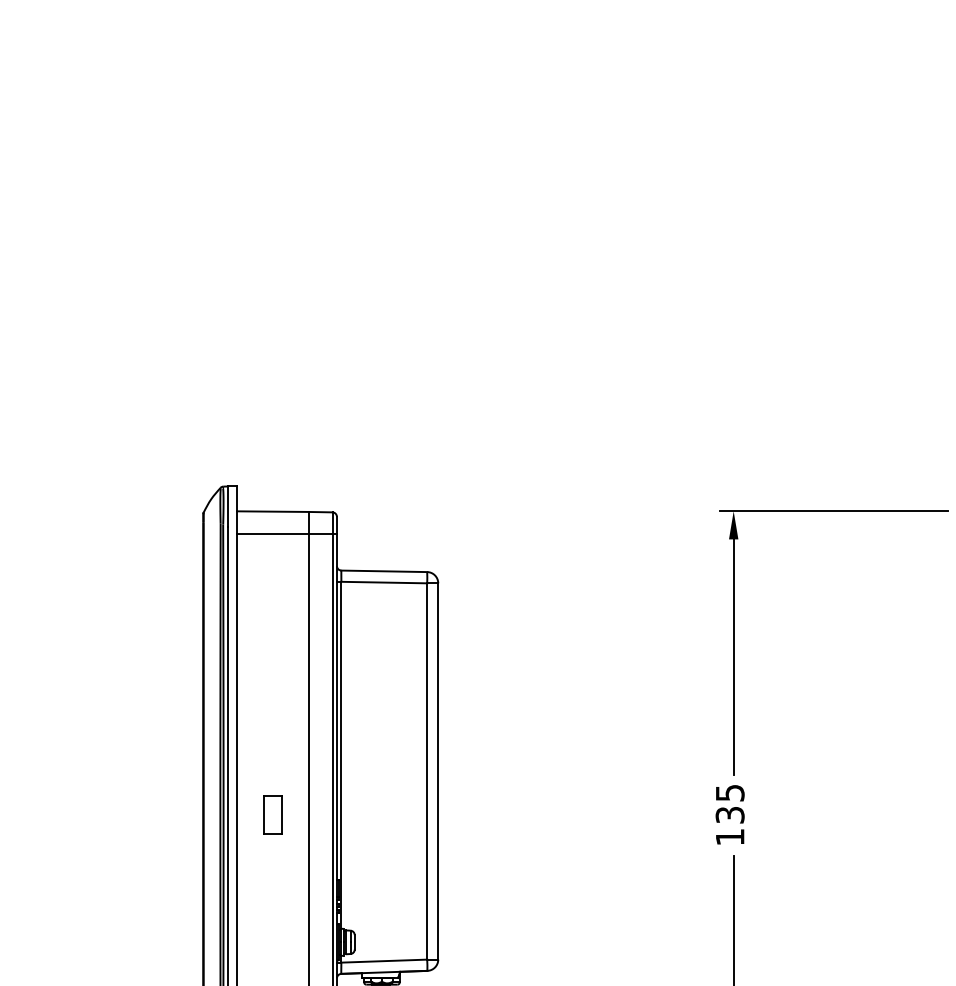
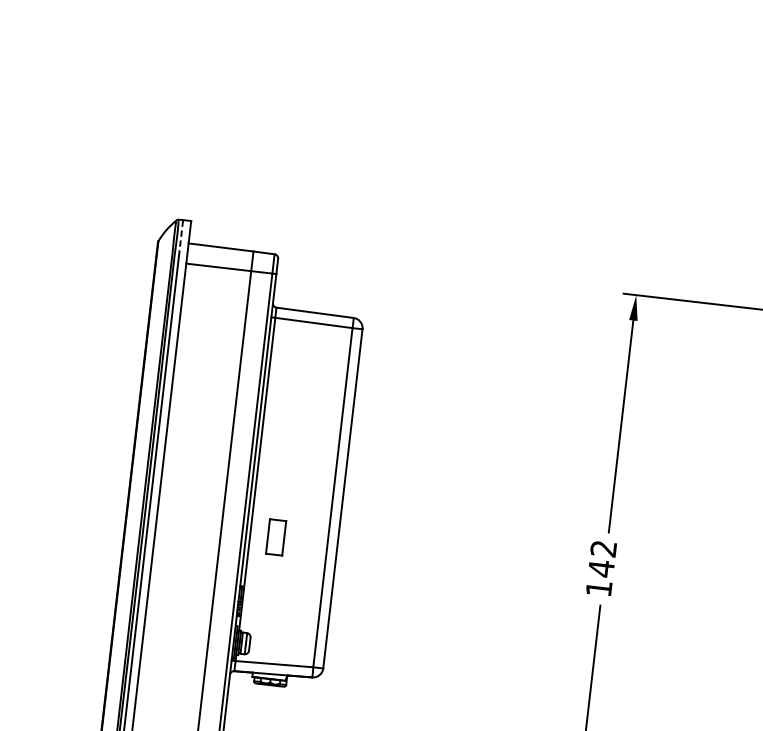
line: (228, 506) -> (181, 238), solid -> dashed
text: (729, 804) -> (601, 558), 135 -> 142
part: (272, 814) -> (275, 536), moved

